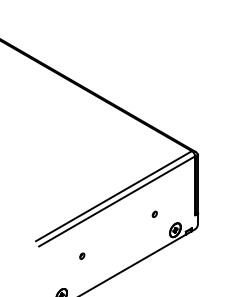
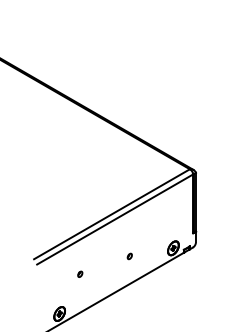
part: (154, 214) -> (129, 256), moved

